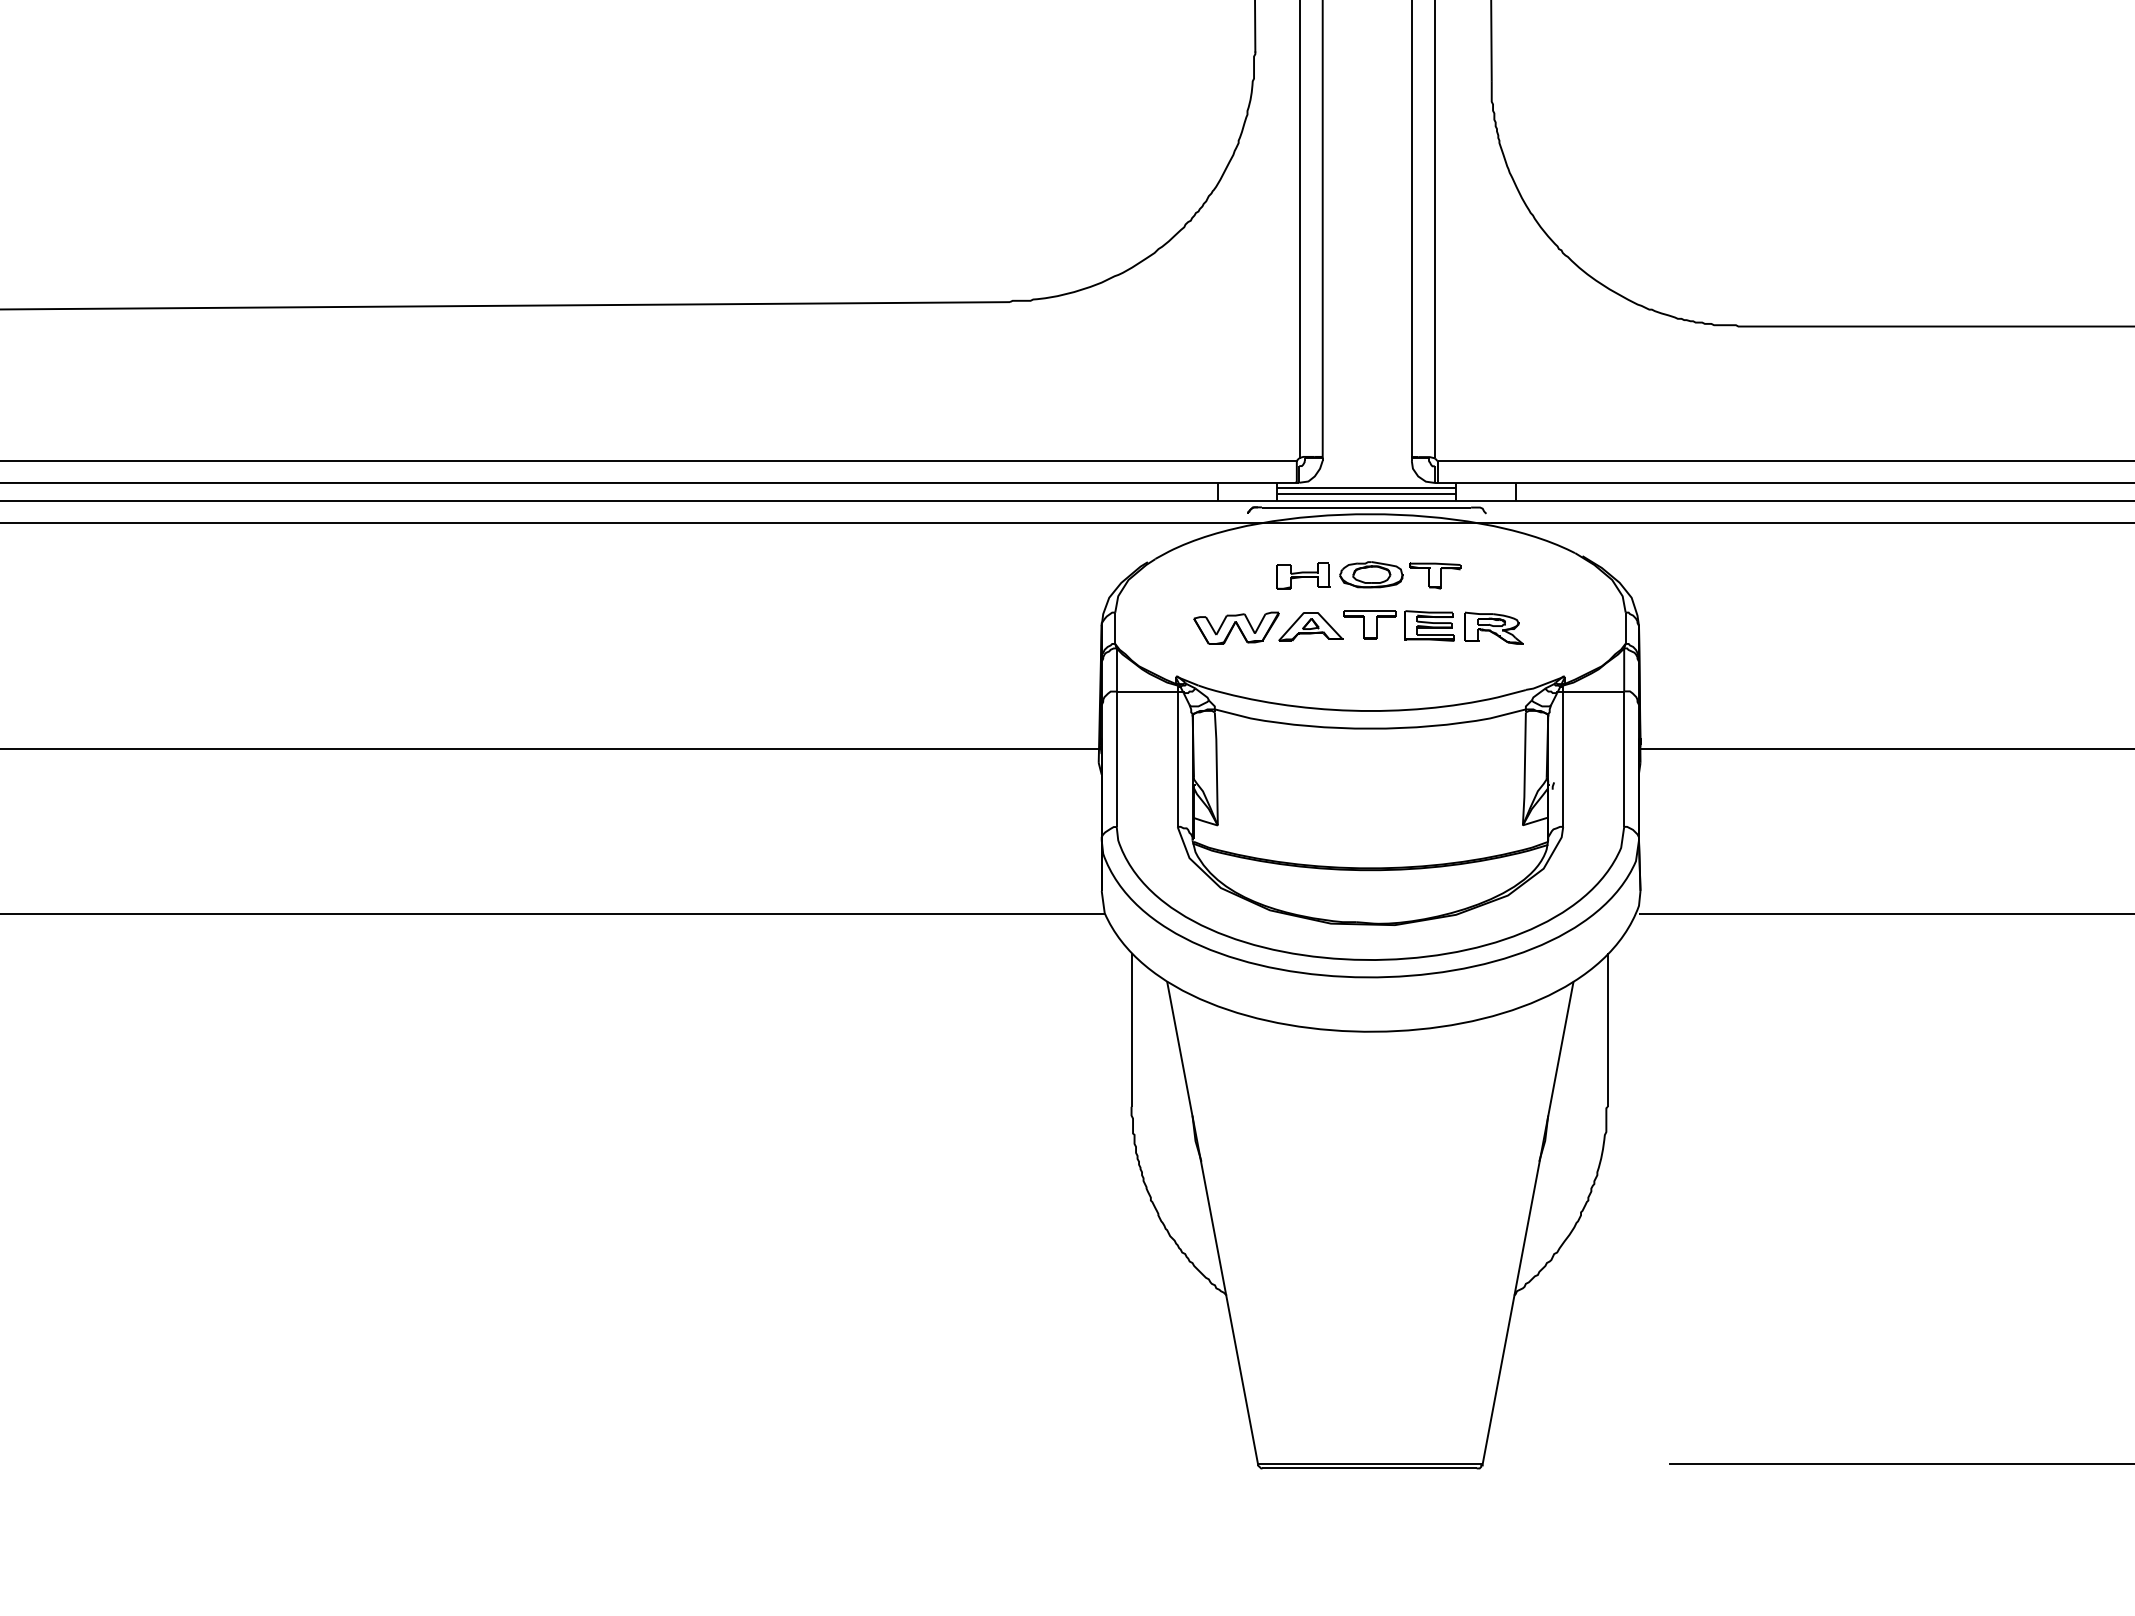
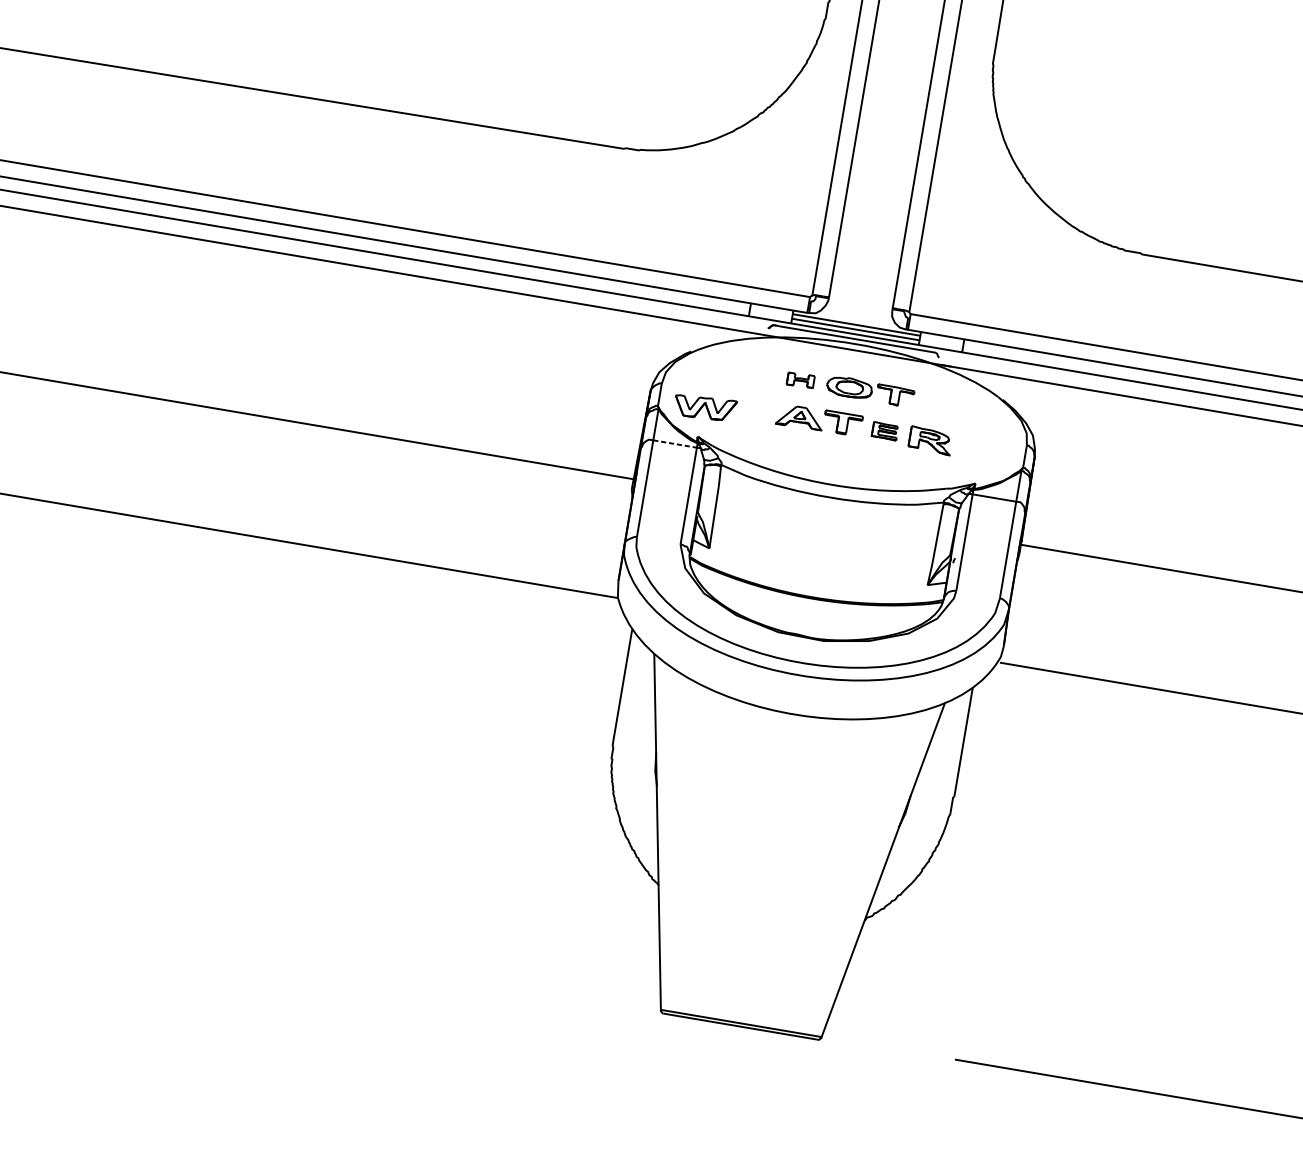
part: (1303, 575) -> (800, 379), size x0.7
part: (1429, 625) -> (885, 430), size x0.7
part: (1236, 627) -> (705, 407), moved
line: (1147, 691) -> (675, 444), solid -> dashed

